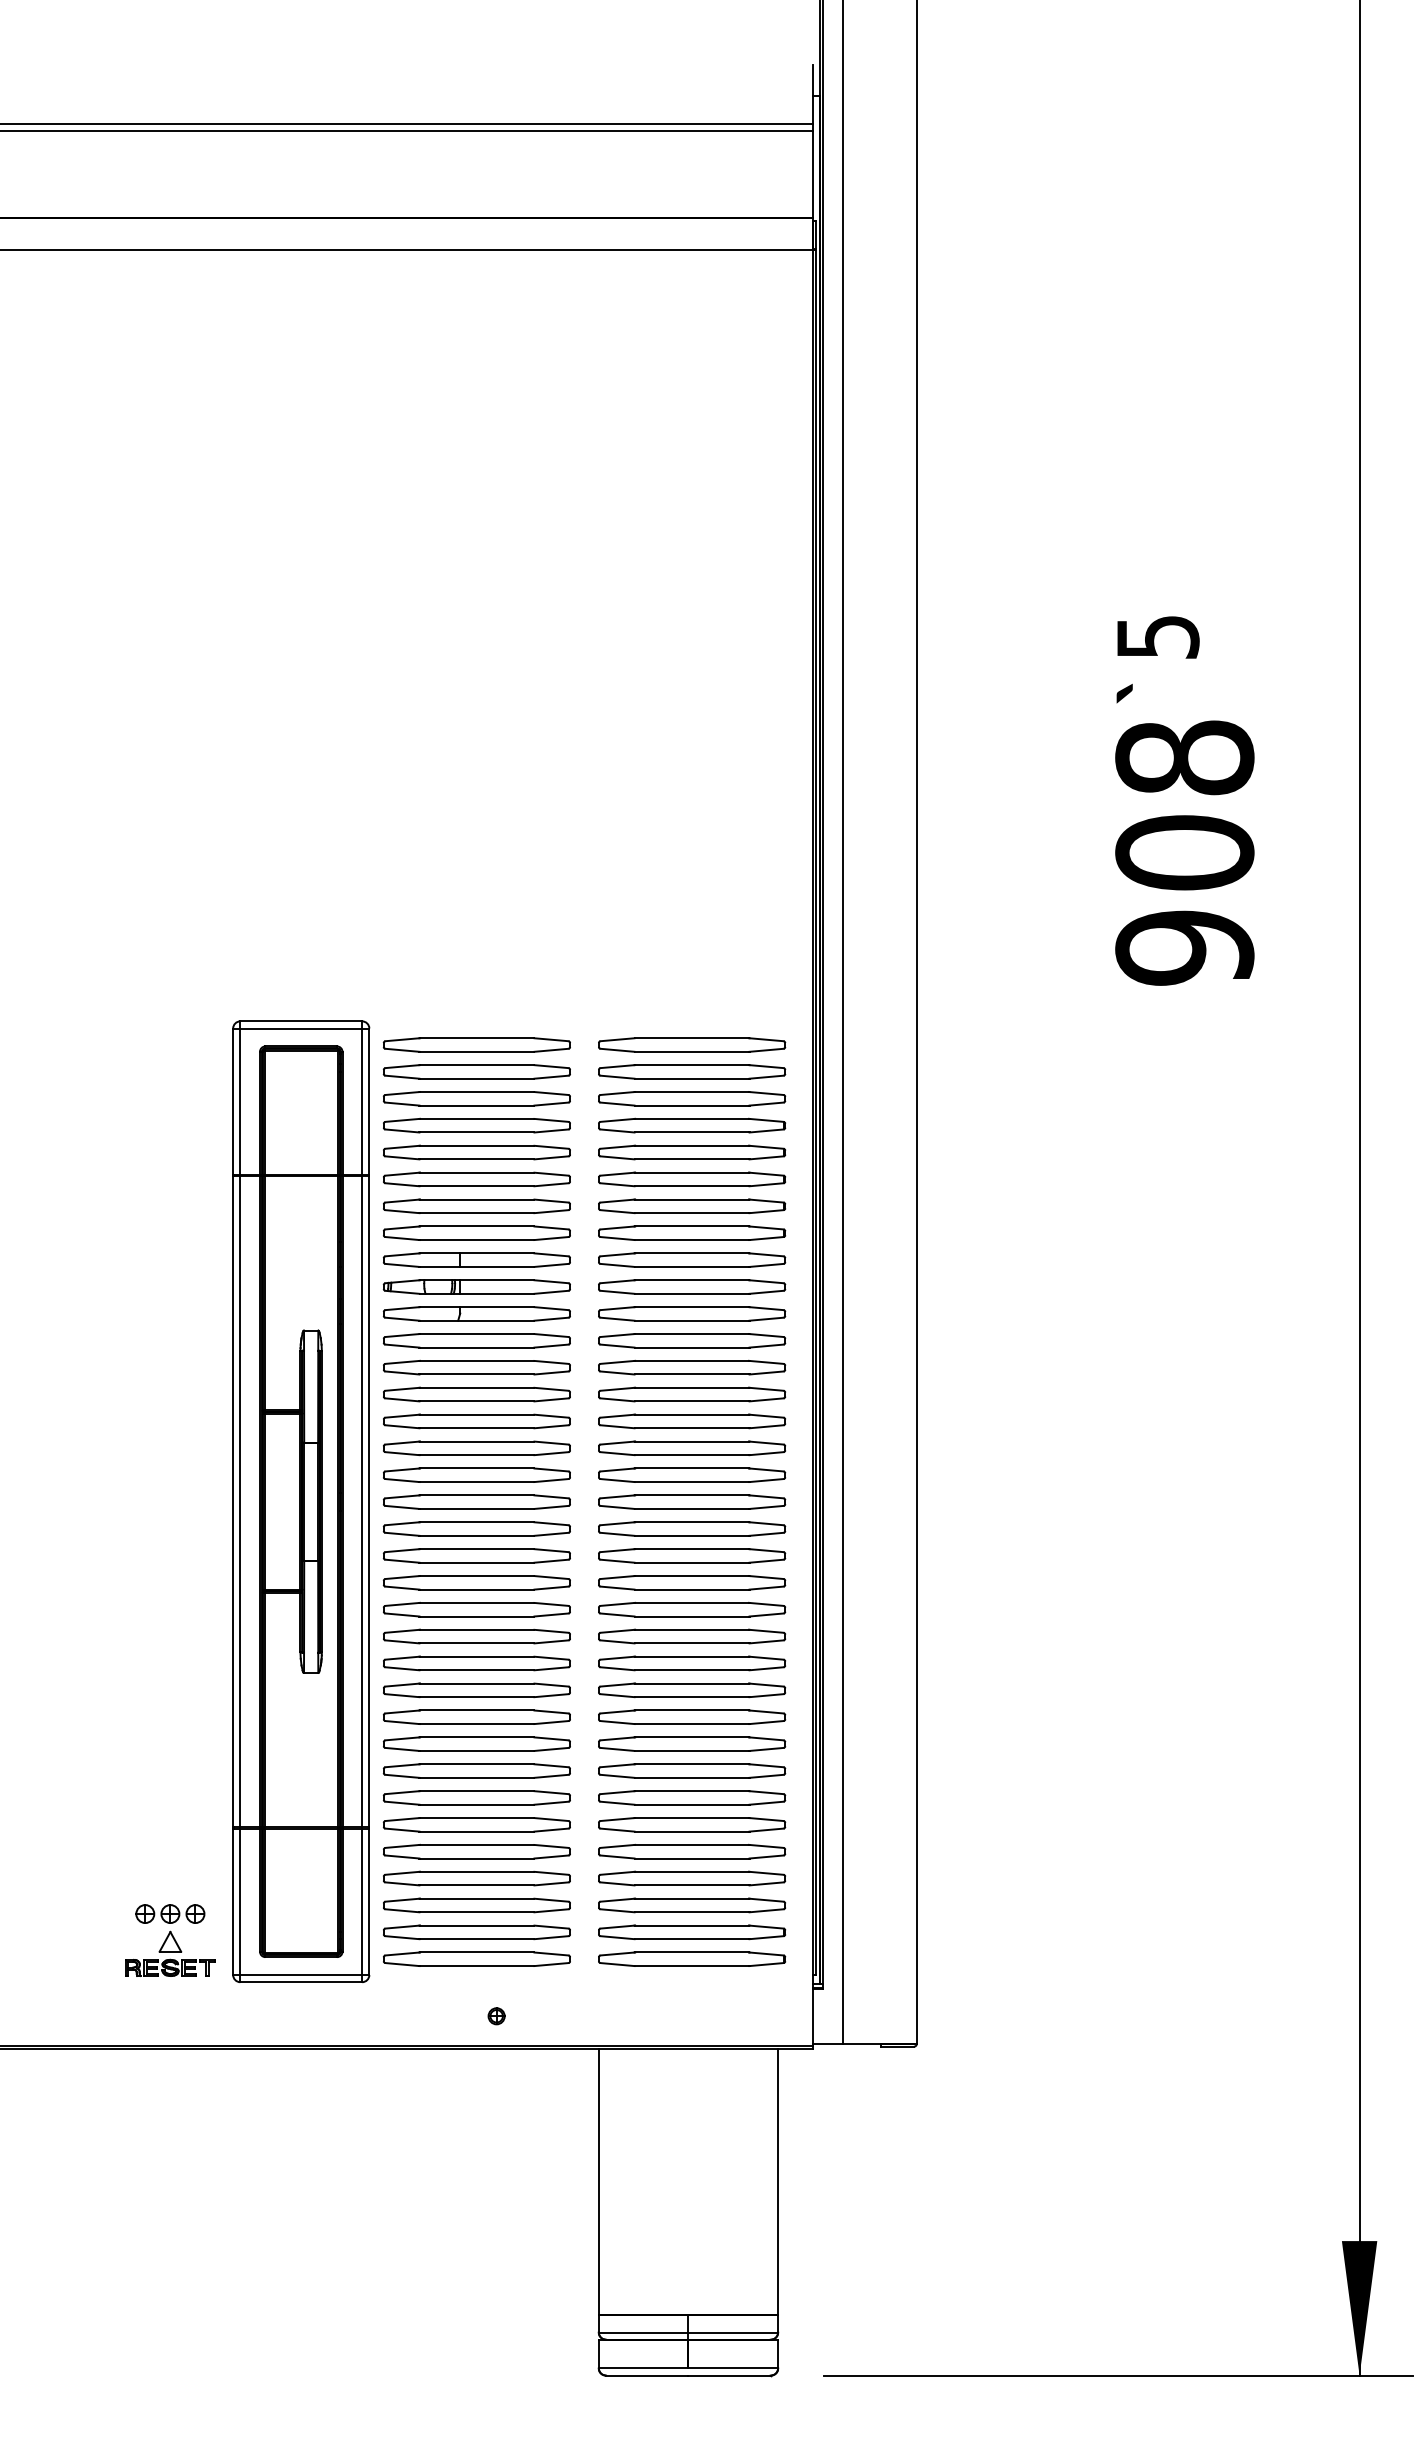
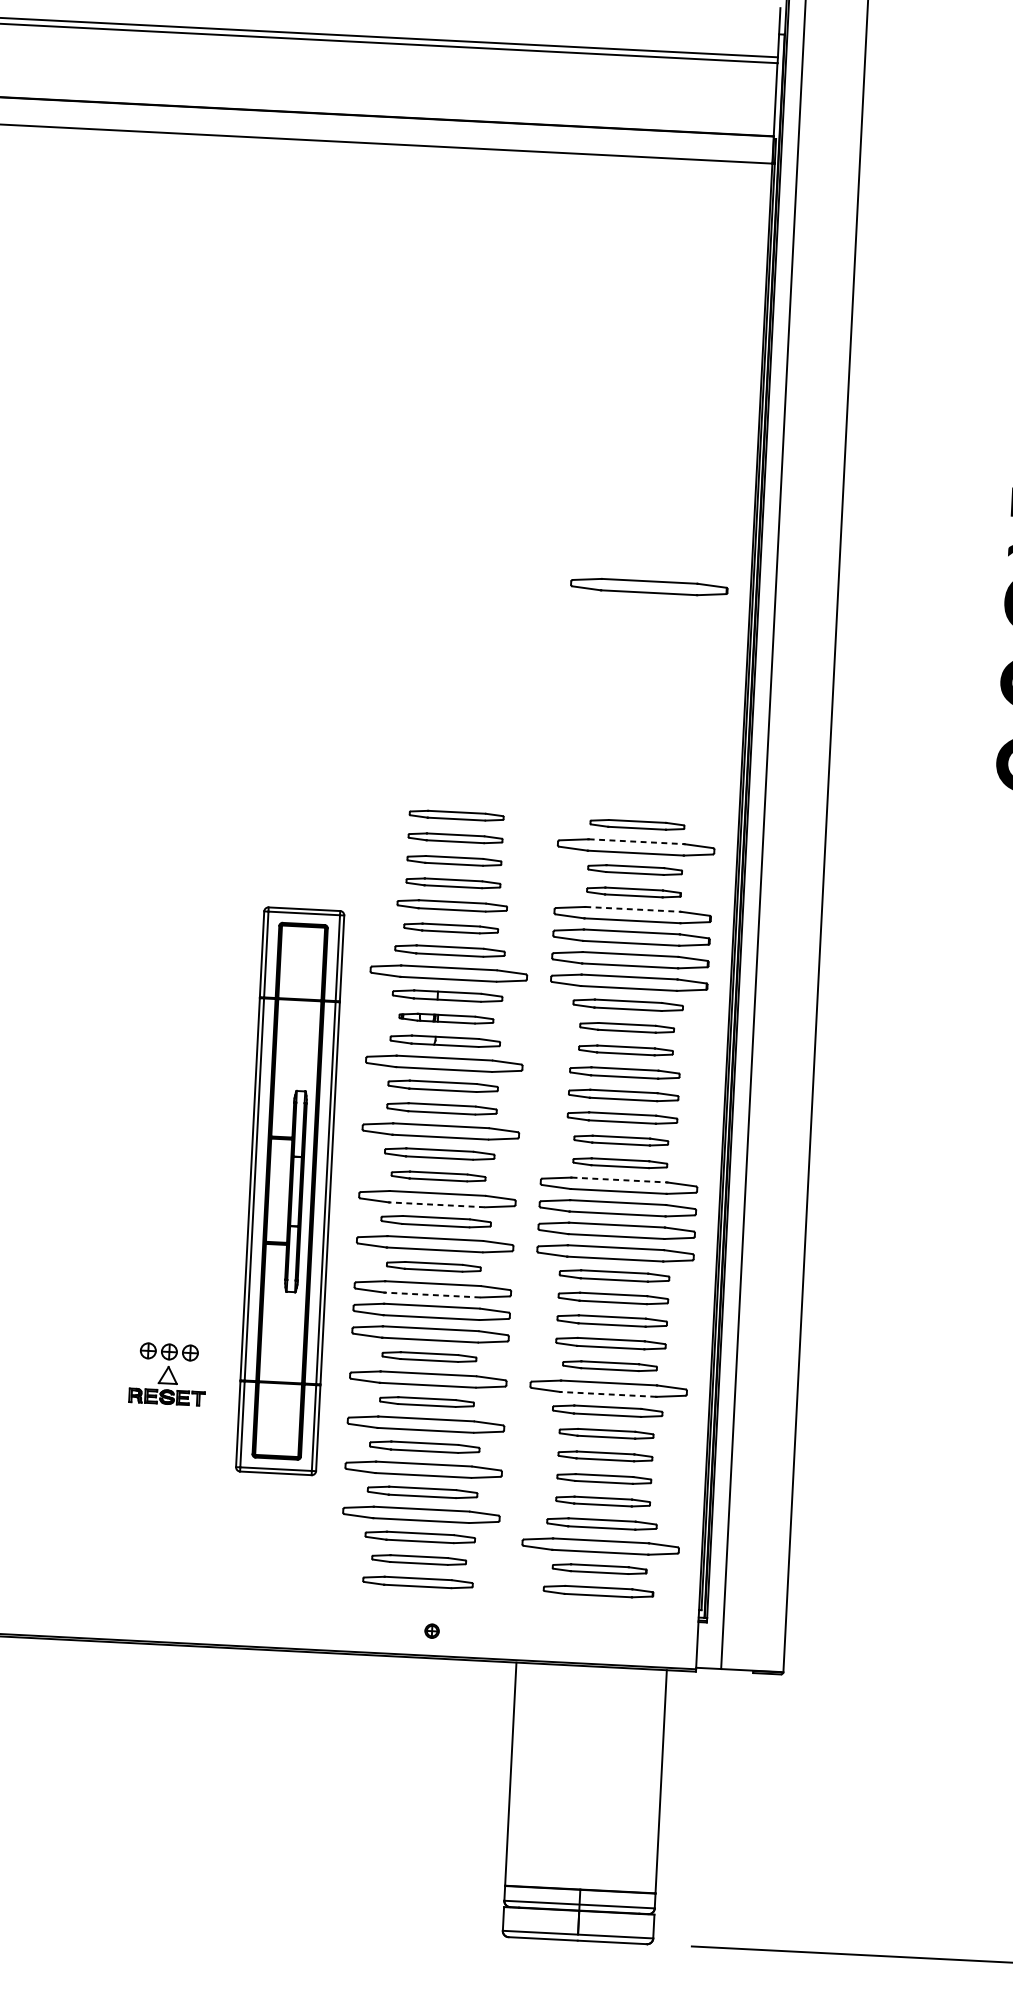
part: (691, 761) -> (648, 587), added
part: (476, 1044) -> (456, 815), size x0.6
part: (692, 1044) -> (637, 824), size x0.6
line: (692, 1065) -> (636, 842), solid -> dashed
part: (476, 1071) -> (455, 837), size x0.6
part: (476, 1098) -> (454, 860), size x0.6
part: (692, 1098) -> (635, 869), size x0.6
part: (476, 1125) -> (453, 883), size x0.6
part: (692, 1125) -> (634, 892), size x0.6
line: (692, 1145) -> (633, 909), solid -> dashed
part: (476, 1152) -> (451, 905), size x0.7
part: (476, 1179) -> (450, 928), size x0.6
part: (476, 1206) -> (449, 951), size x0.7
part: (476, 1259) -> (447, 995), size x0.7
part: (692, 1259) -> (628, 1004), size x0.7
part: (476, 1286) -> (446, 1018), size x0.6
part: (692, 1286) -> (627, 1027), size x0.6
part: (476, 1313) -> (445, 1040), size x0.7
part: (692, 1313) -> (626, 1050), size x0.6
part: (692, 1340) -> (625, 1072), size x0.7
part: (476, 1367) -> (442, 1086), size x0.7
part: (692, 1367) -> (623, 1095), size x0.7
part: (476, 1394) -> (441, 1108), size x0.7
part: (692, 1394) -> (622, 1118), size x0.7
part: (691, 1421) -> (620, 1140), size x0.6
part: (476, 1448) -> (439, 1154), size x0.7
part: (692, 1448) -> (620, 1163), size x0.6
line: (692, 1468) -> (619, 1180), solid -> dashed
part: (476, 1474) -> (438, 1175), size x0.6
part: (301, 1501) -> (290, 1191), size x0.7
line: (476, 1508) -> (436, 1204), solid -> dashed
part: (476, 1528) -> (435, 1221), size x0.7
part: (476, 1582) -> (433, 1266), size x0.6
part: (692, 1582) -> (614, 1275), size x0.7
part: (692, 1609) -> (613, 1298), size x0.7
line: (476, 1616) -> (432, 1295), solid -> dashed
part: (692, 1636) -> (612, 1320), size x0.7
part: (691, 1663) -> (610, 1343), size x0.7
part: (476, 1690) -> (429, 1357), size x0.6
part: (692, 1690) -> (610, 1366), size x0.6
line: (692, 1724) -> (608, 1394), solid -> dashed
part: (476, 1743) -> (426, 1401), size x0.6
part: (692, 1743) -> (607, 1410), size x0.7
part: (692, 1770) -> (606, 1433), size x0.6
part: (476, 1797) -> (424, 1446), size x0.7
part: (692, 1797) -> (605, 1456), size x0.6
part: (692, 1824) -> (604, 1478), size x0.6
part: (476, 1851) -> (422, 1492), size x0.7
part: (692, 1851) -> (603, 1501), size x0.6
part: (692, 1878) -> (602, 1523), size x0.7
part: (476, 1905) -> (419, 1537), size x0.7
part: (476, 1932) -> (418, 1560), size x0.6
part: (692, 1932) -> (599, 1569), size x0.6
part: (170, 1940) -> (168, 1374), moved
part: (476, 1958) -> (417, 1581), size x0.7
part: (692, 1958) -> (598, 1591), size x0.7

